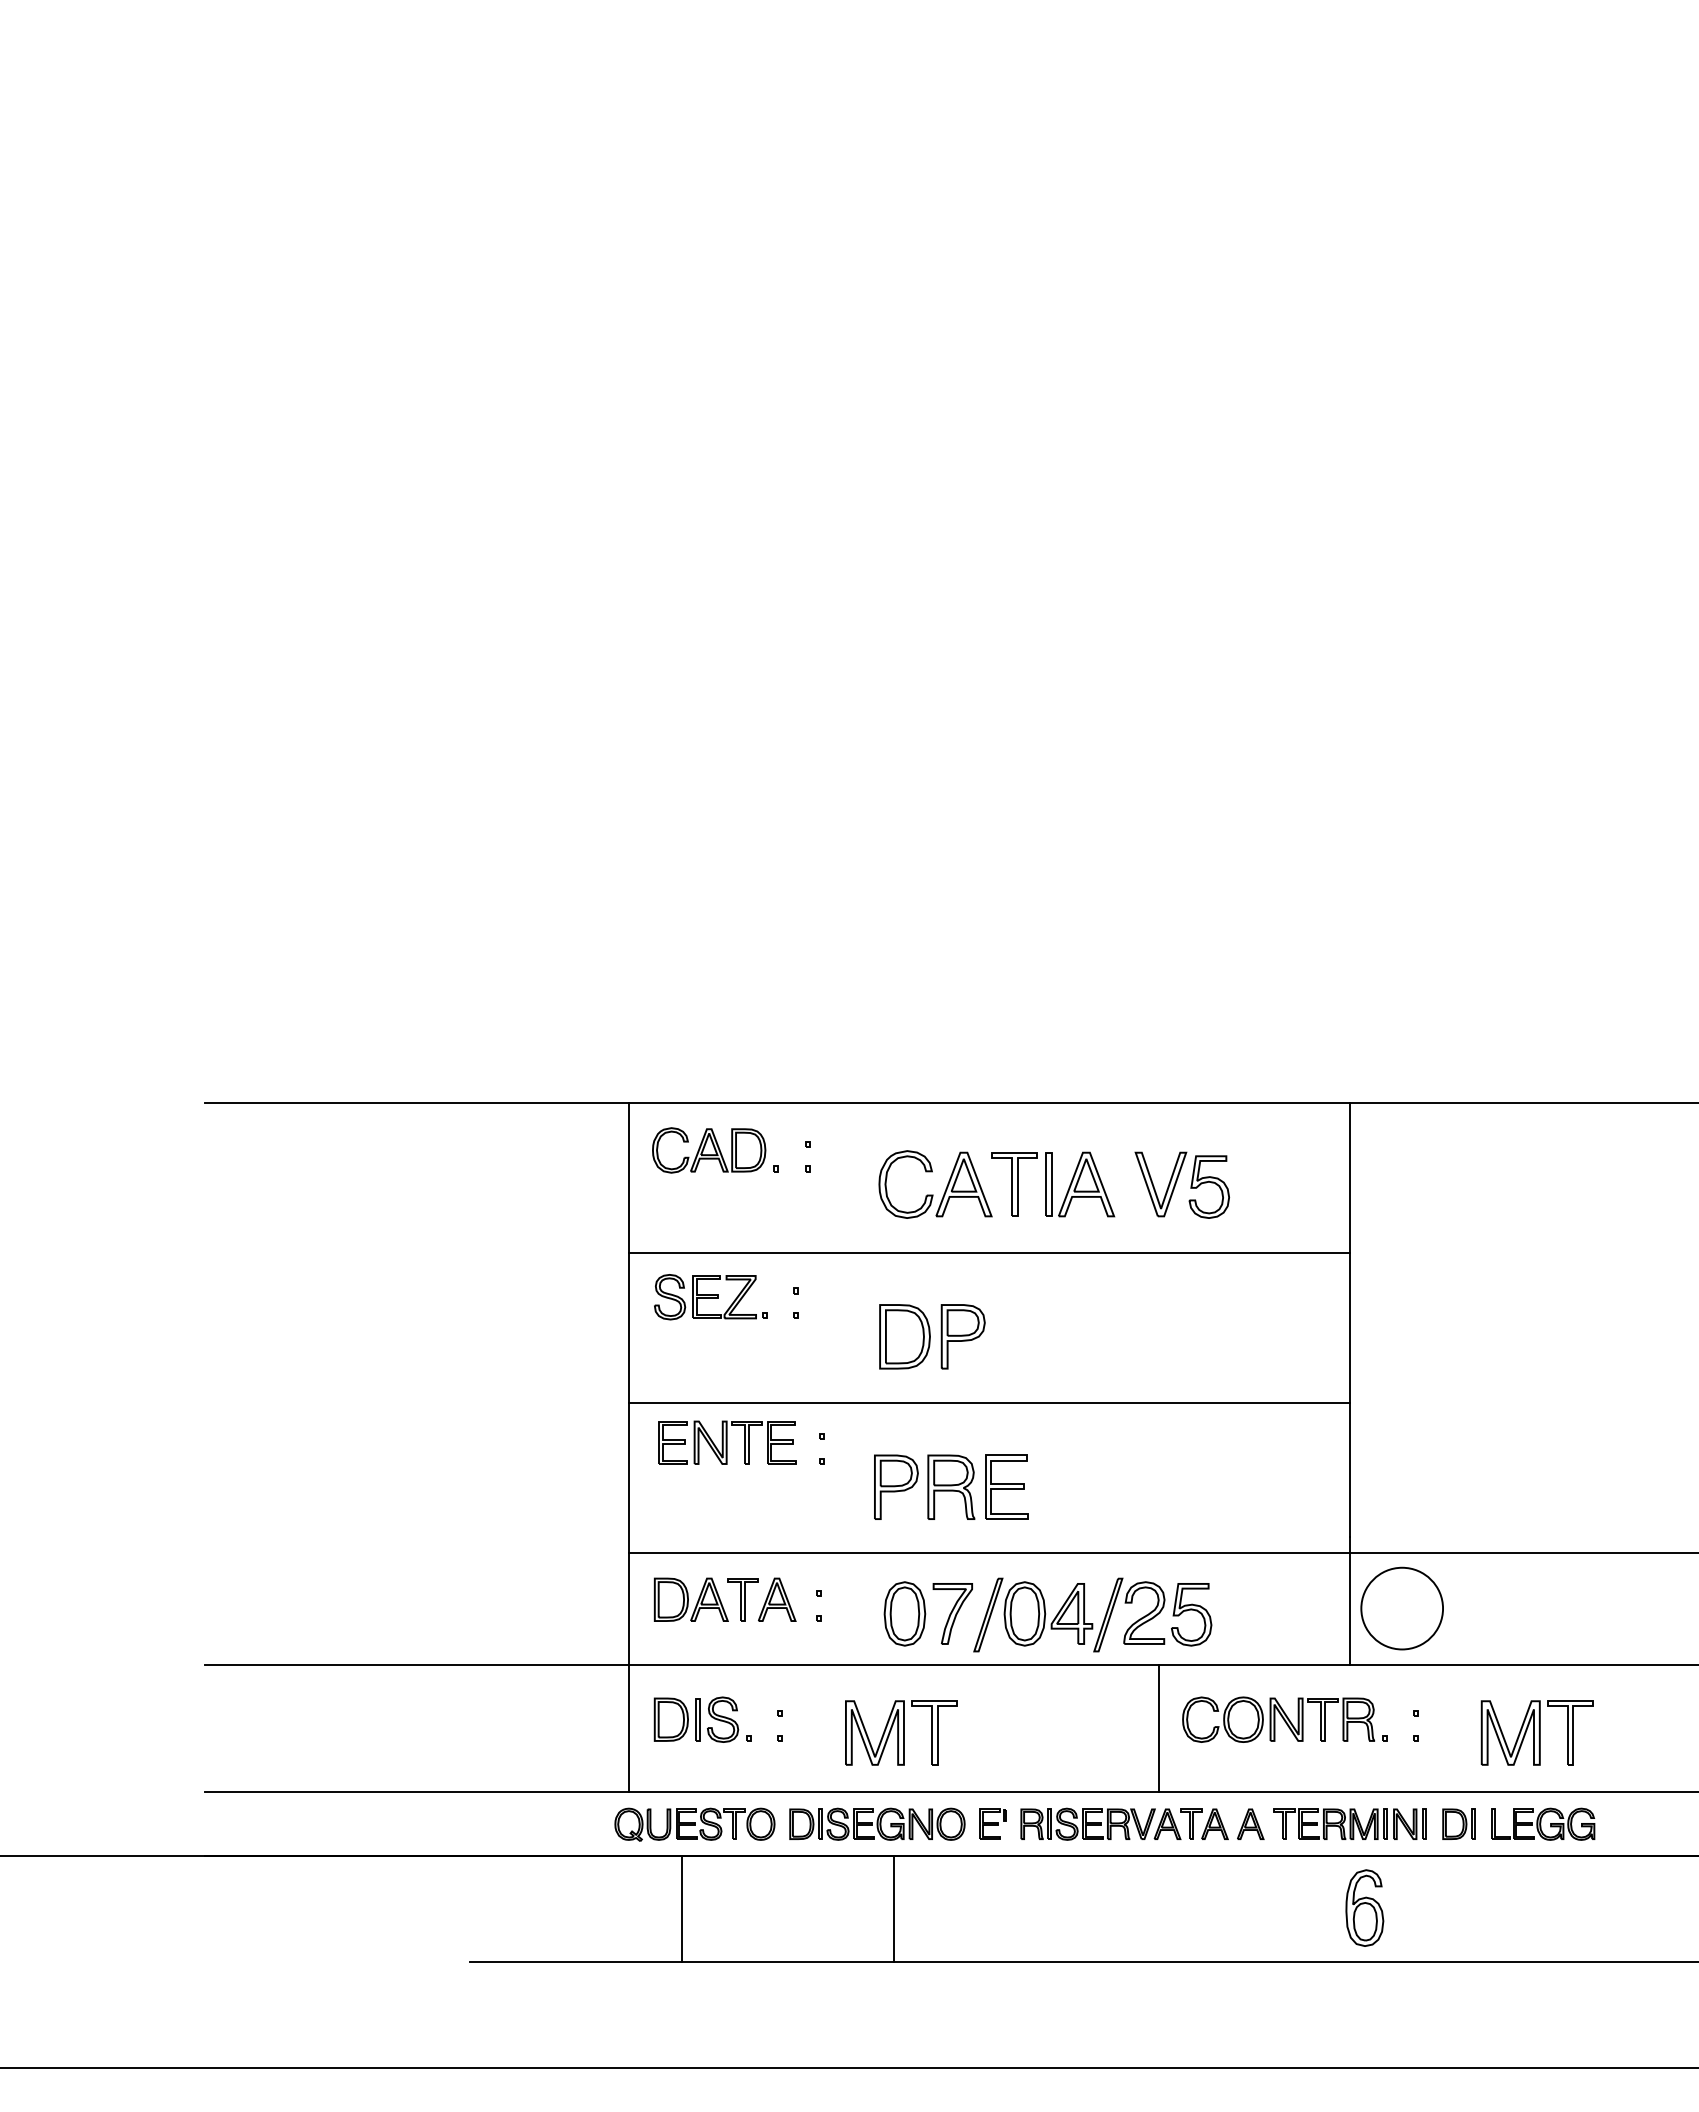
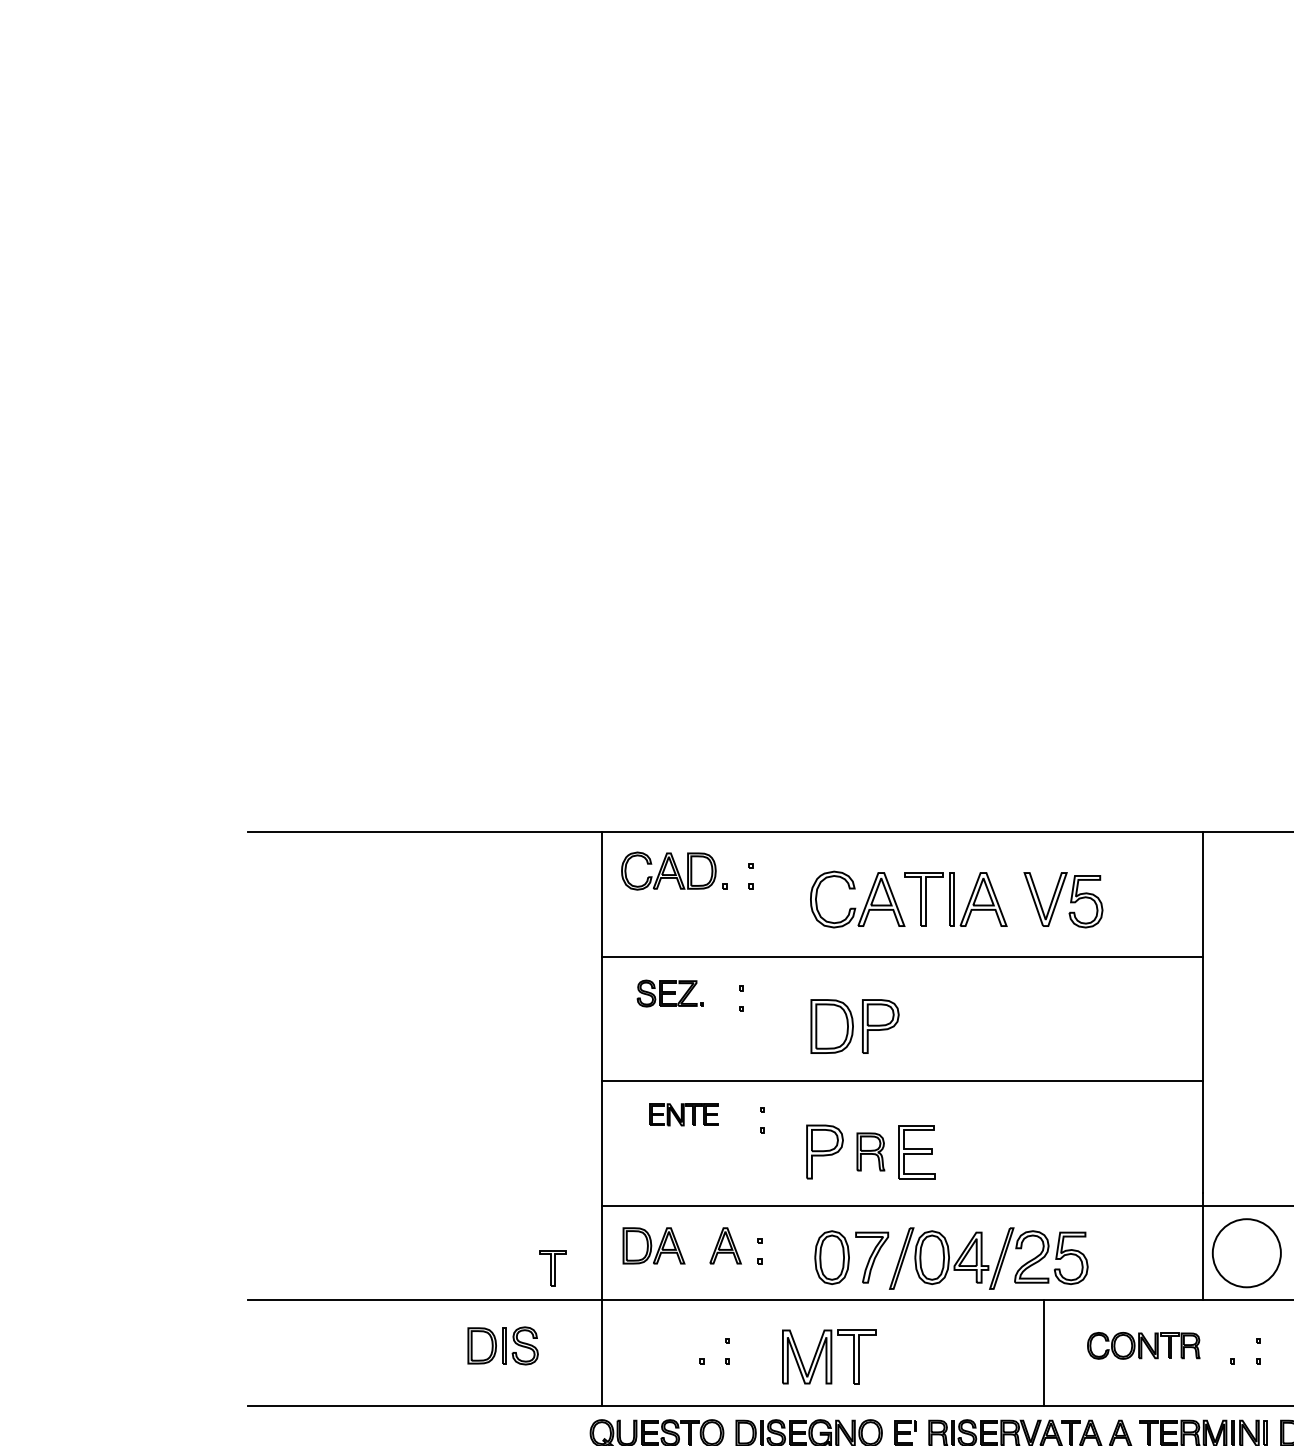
part: (710, 1297) -> (669, 993), size x0.7
part: (727, 1442) -> (684, 1114), size x0.6
part: (951, 1486) -> (870, 1151), size x0.7
part: (742, 1599) -> (552, 1268), moved
part: (696, 1719) -> (503, 1345), moved
part: (1278, 1719) -> (1143, 1345), size x0.7

